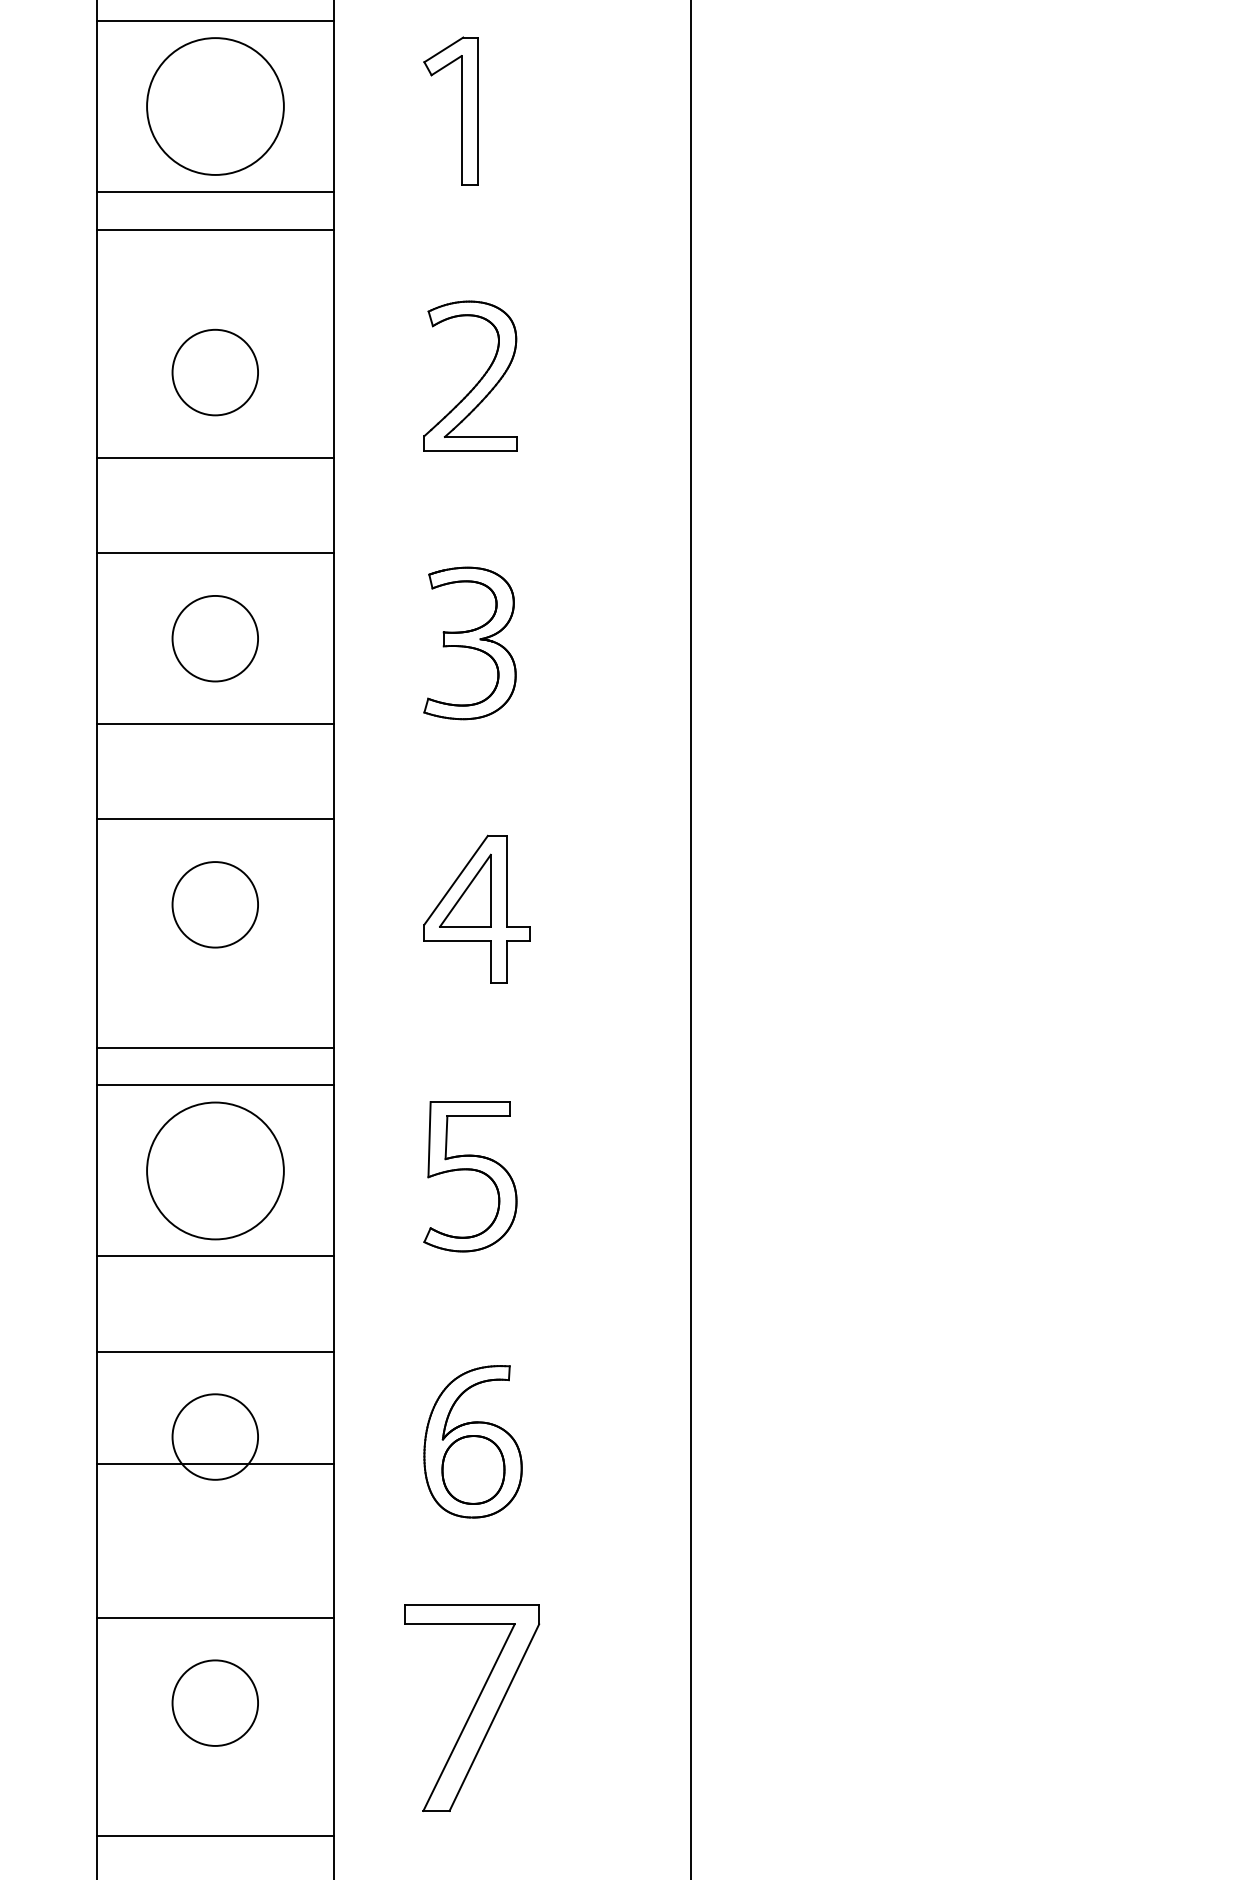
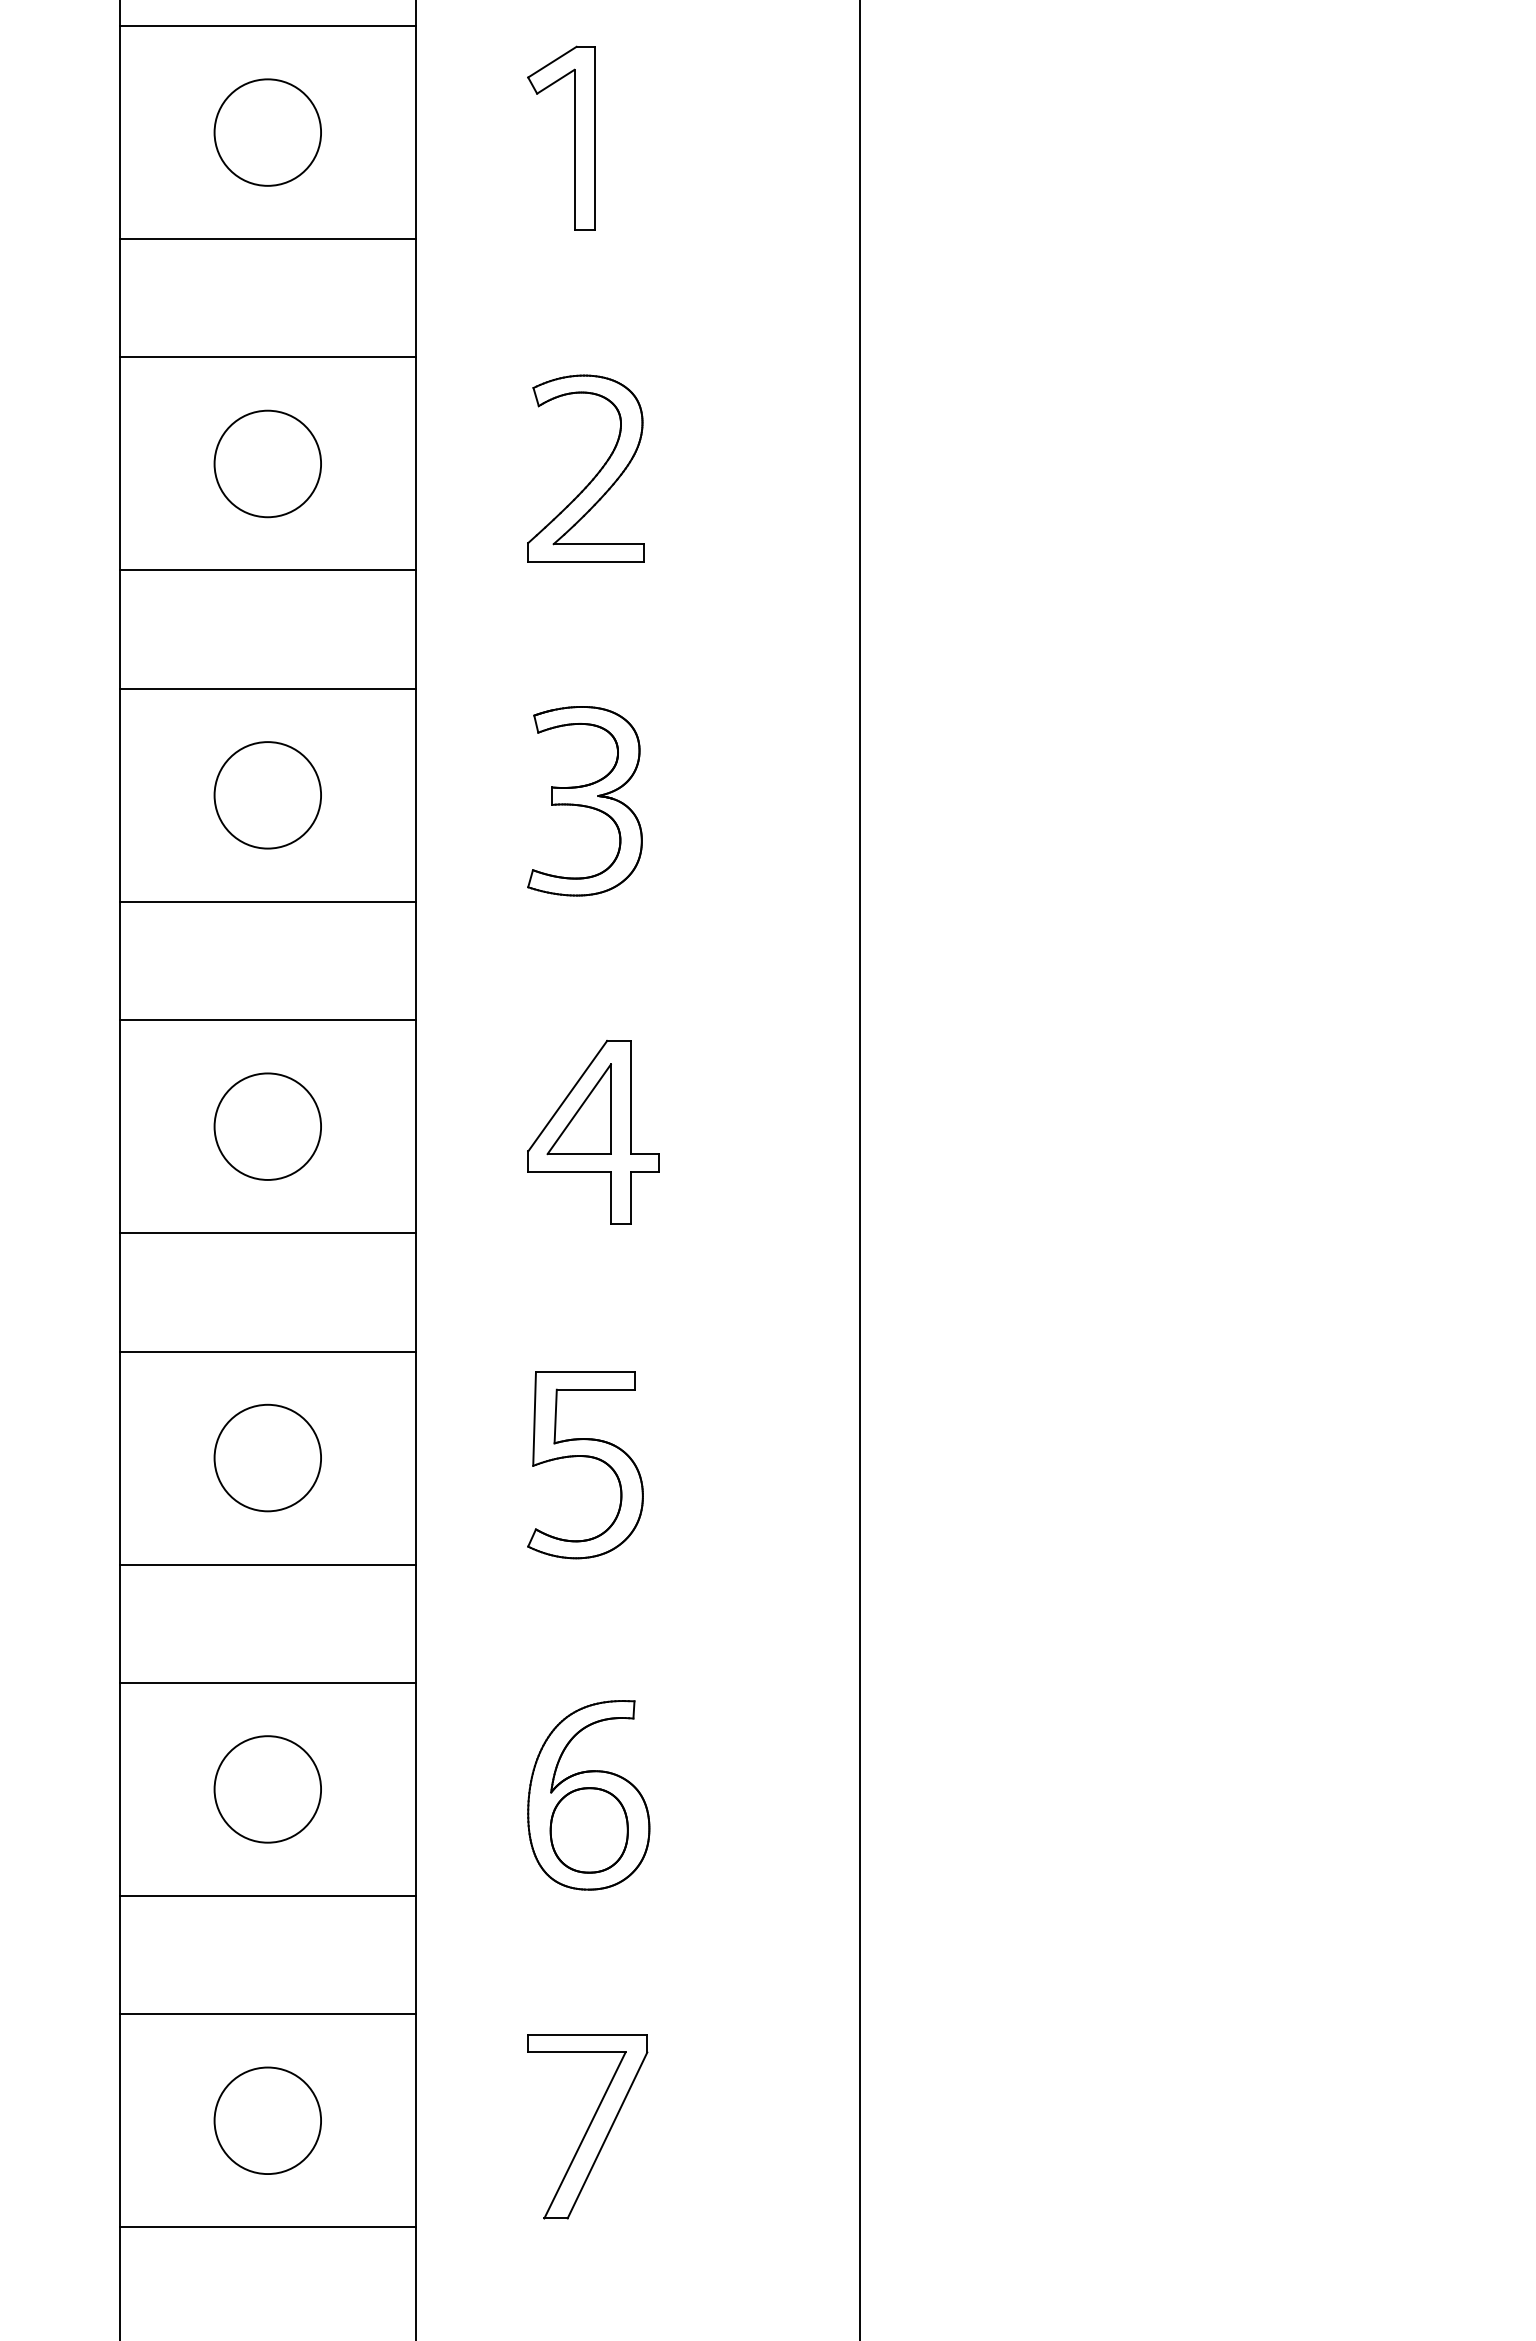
circle: (215, 106) -> (267, 132), size x0.62
line: (215, 230) -> (267, 357), moved
line: (215, 1048) -> (267, 1233), moved
circle: (215, 1170) -> (267, 1457), size x0.62
line: (215, 1463) -> (267, 1895), moved
part: (472, 1707) -> (587, 2126), size x0.71
line: (215, 1836) -> (267, 2227), moved

